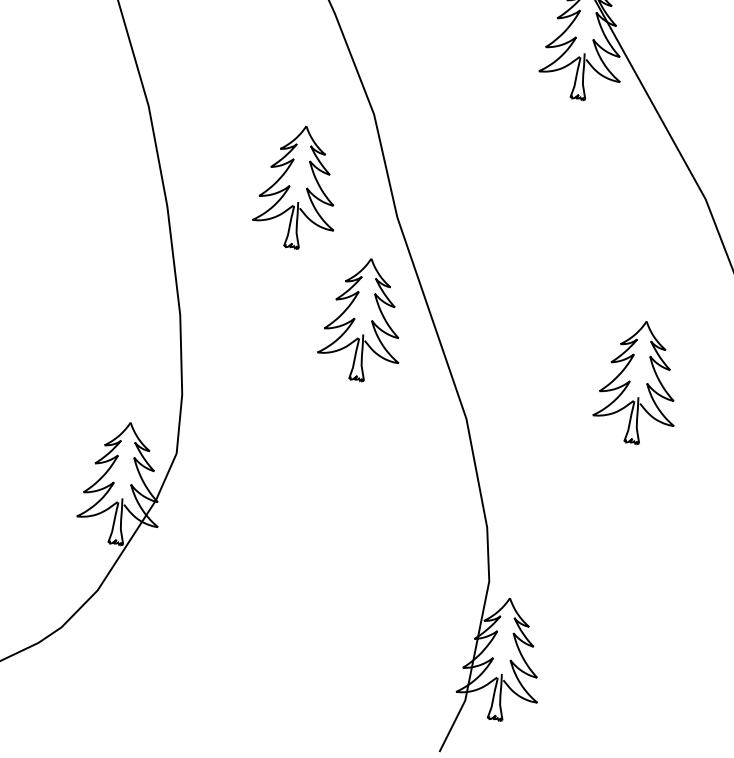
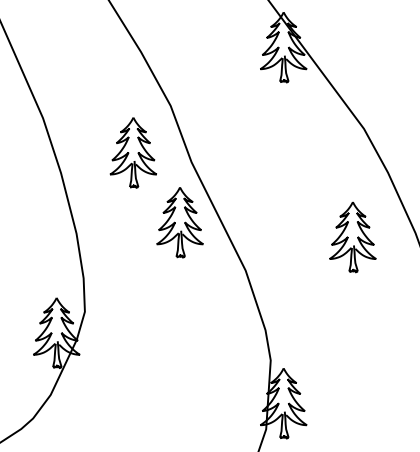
part: (637, 383) -> (352, 237), moved

